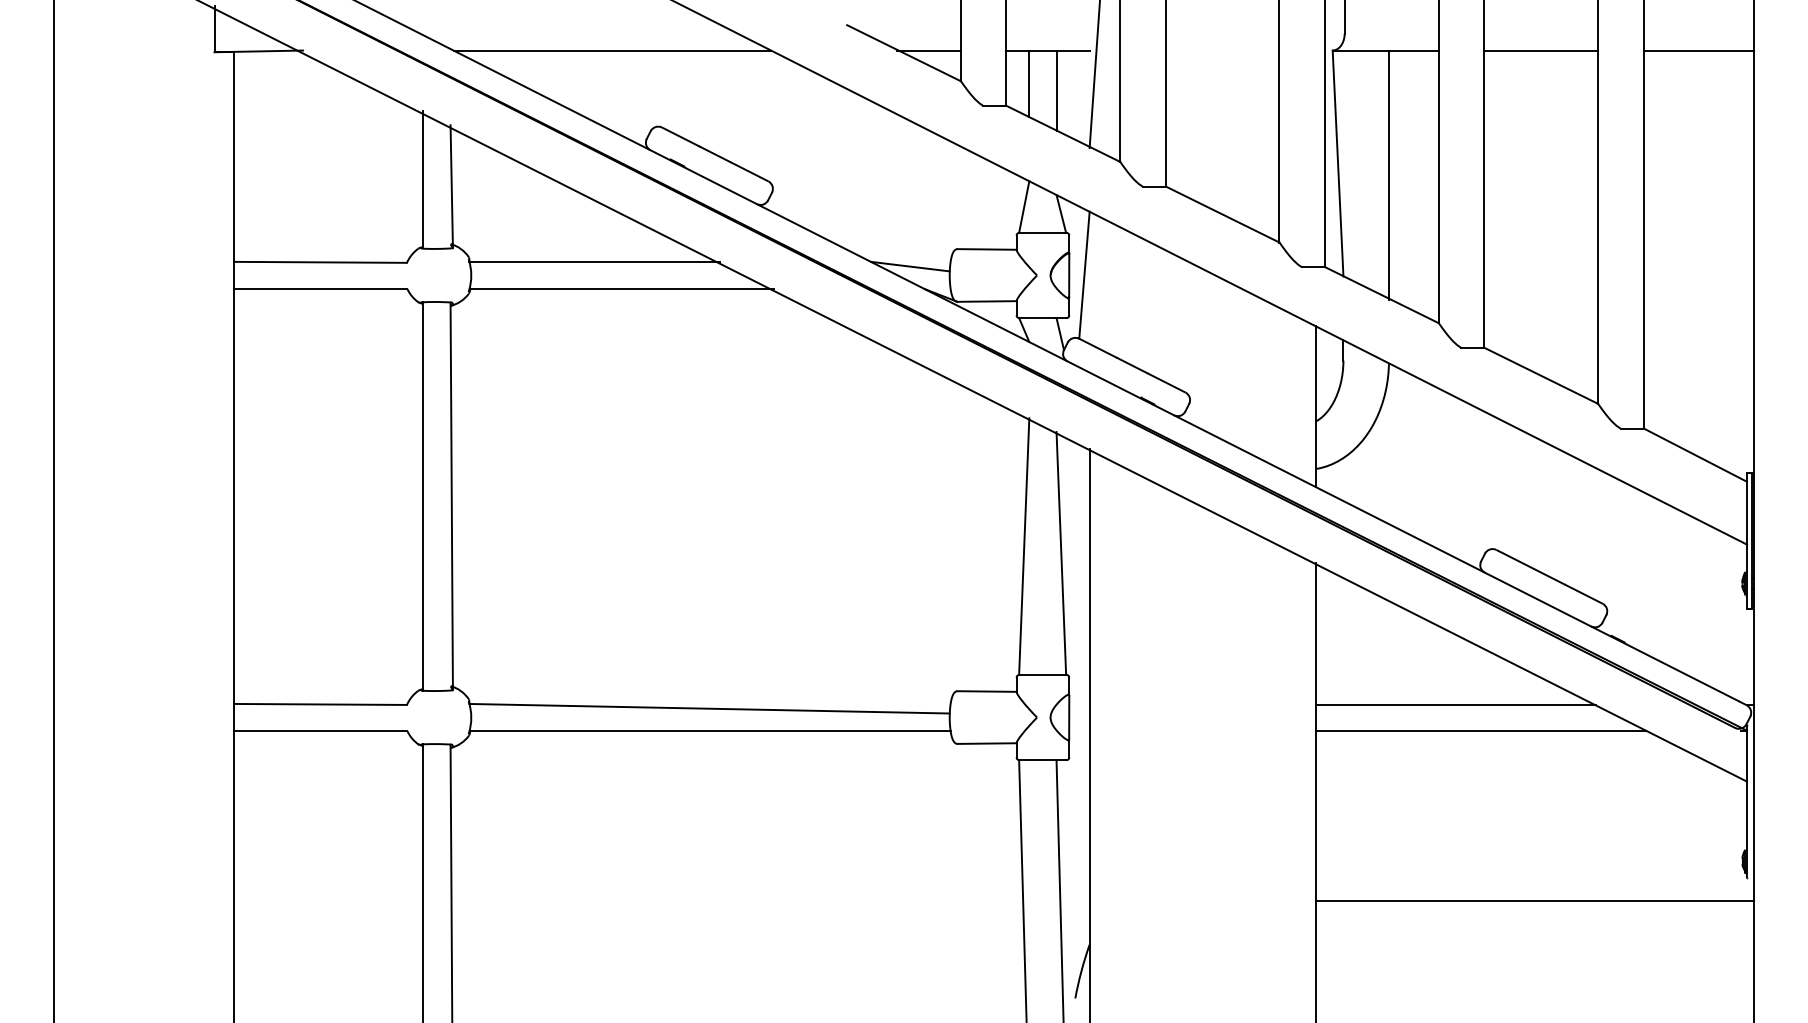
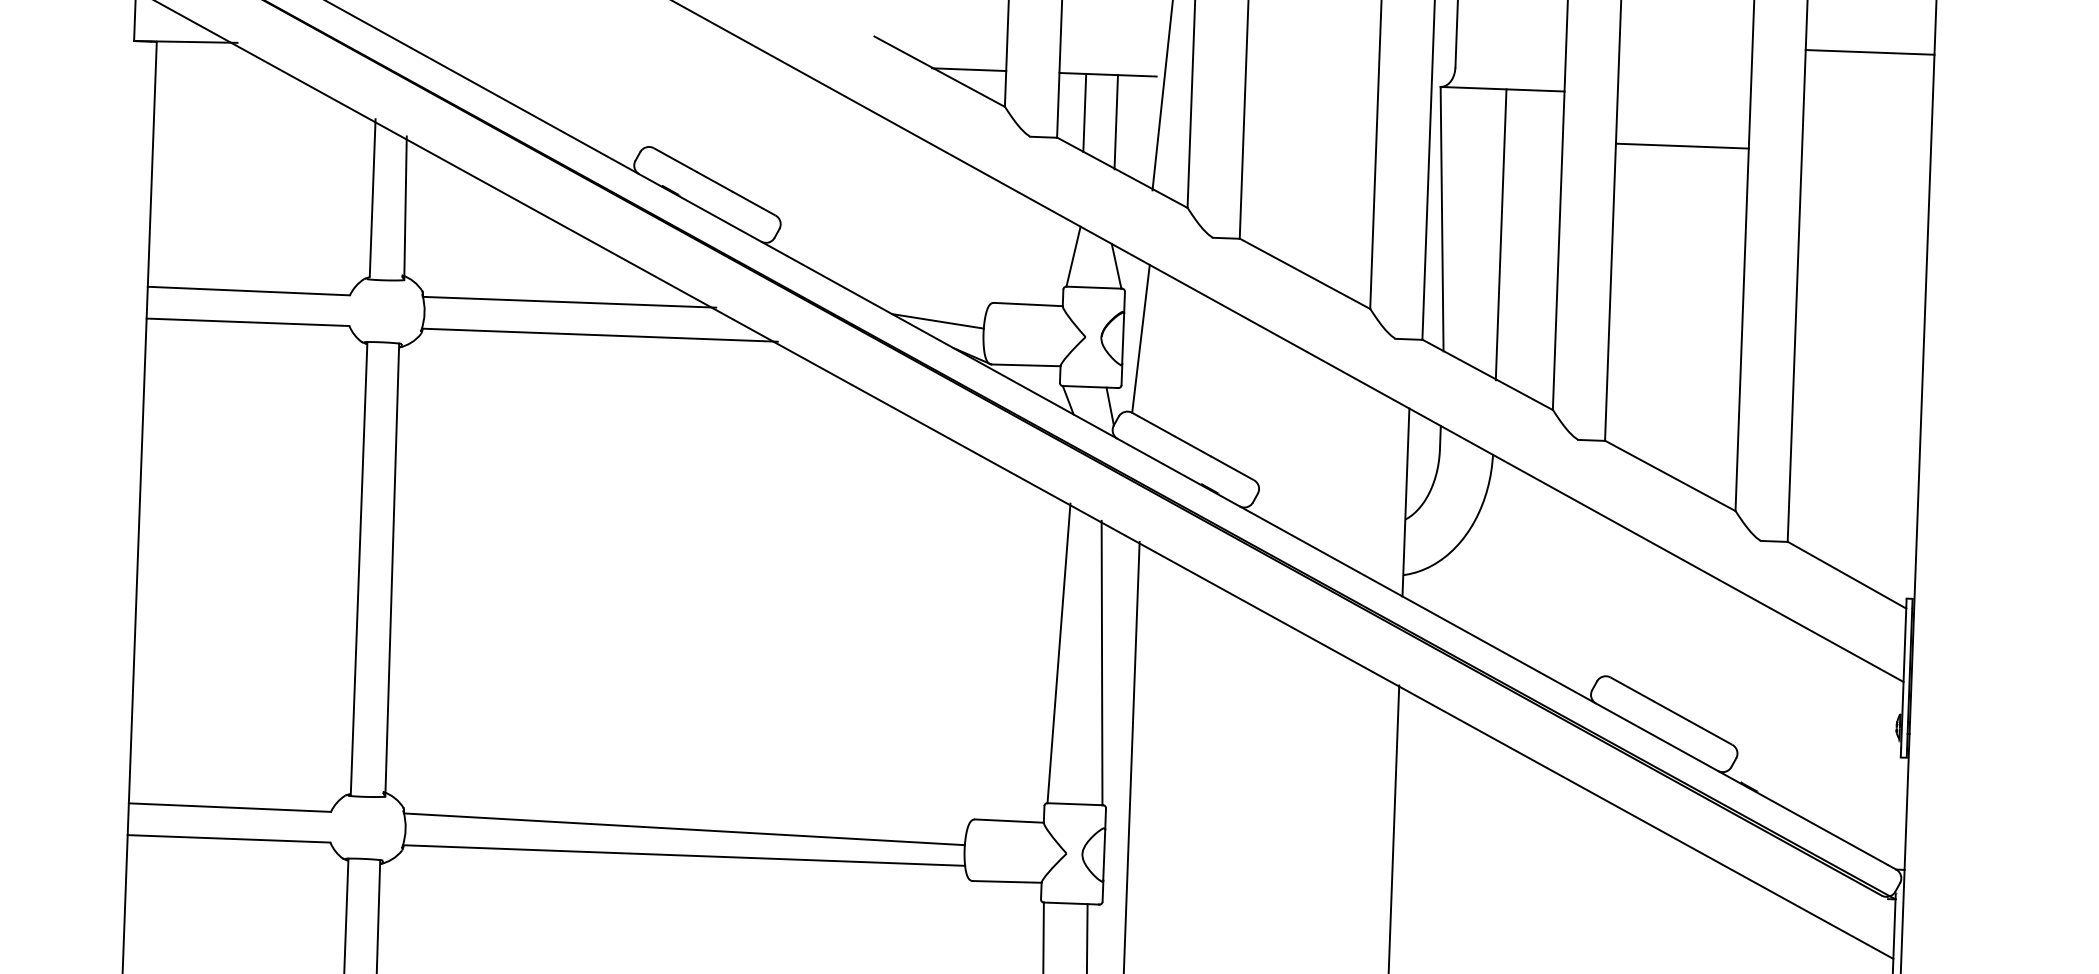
line: (612, 50) -> (599, 56), removed
line: (1541, 50) -> (1682, 146), moved
line: (1698, 50) -> (1869, 52), moved
line: (1456, 705) -> (1557, 857), removed
line: (1481, 730) -> (1585, 887), removed

